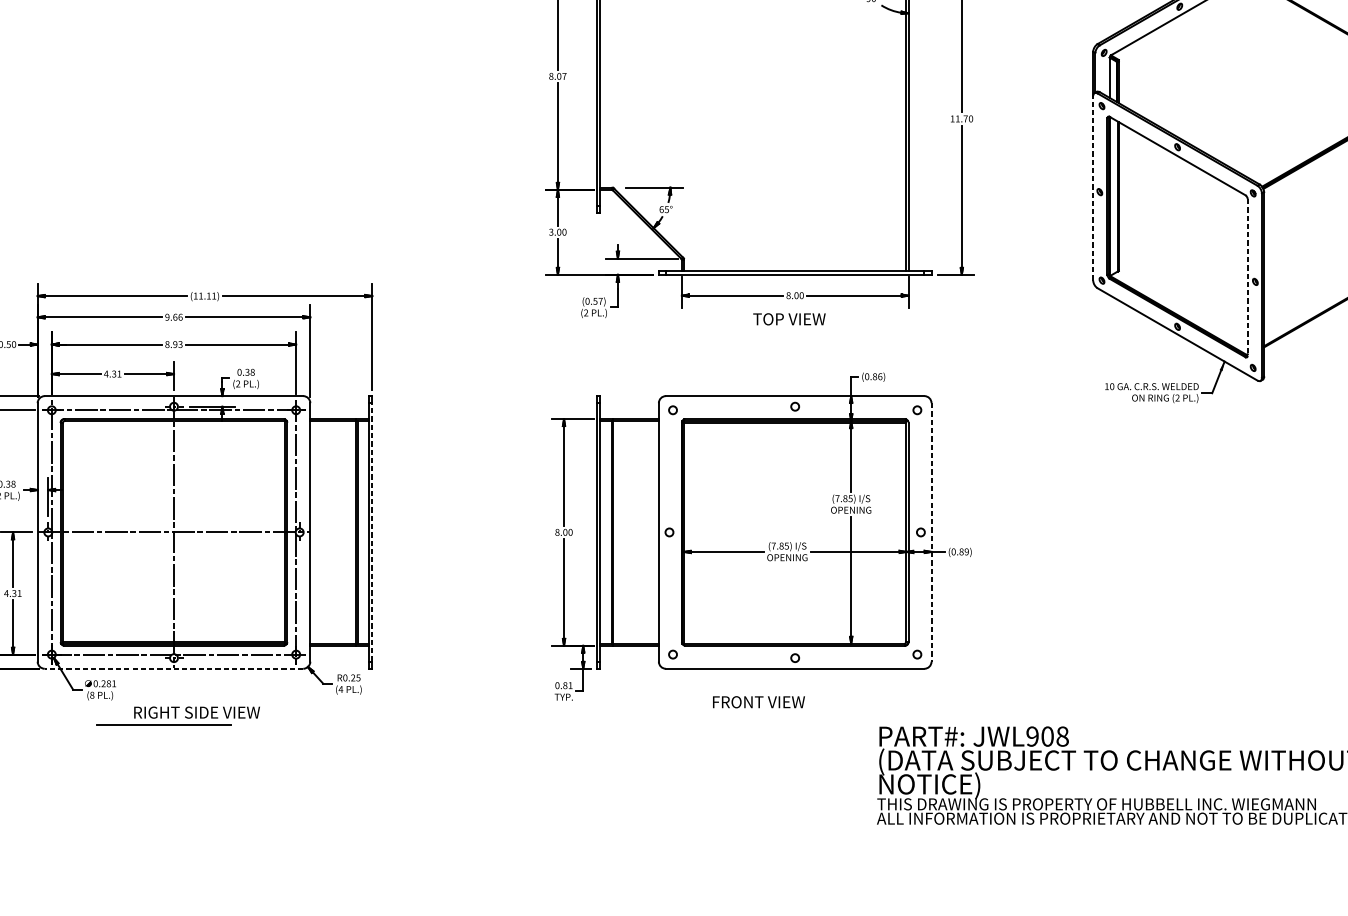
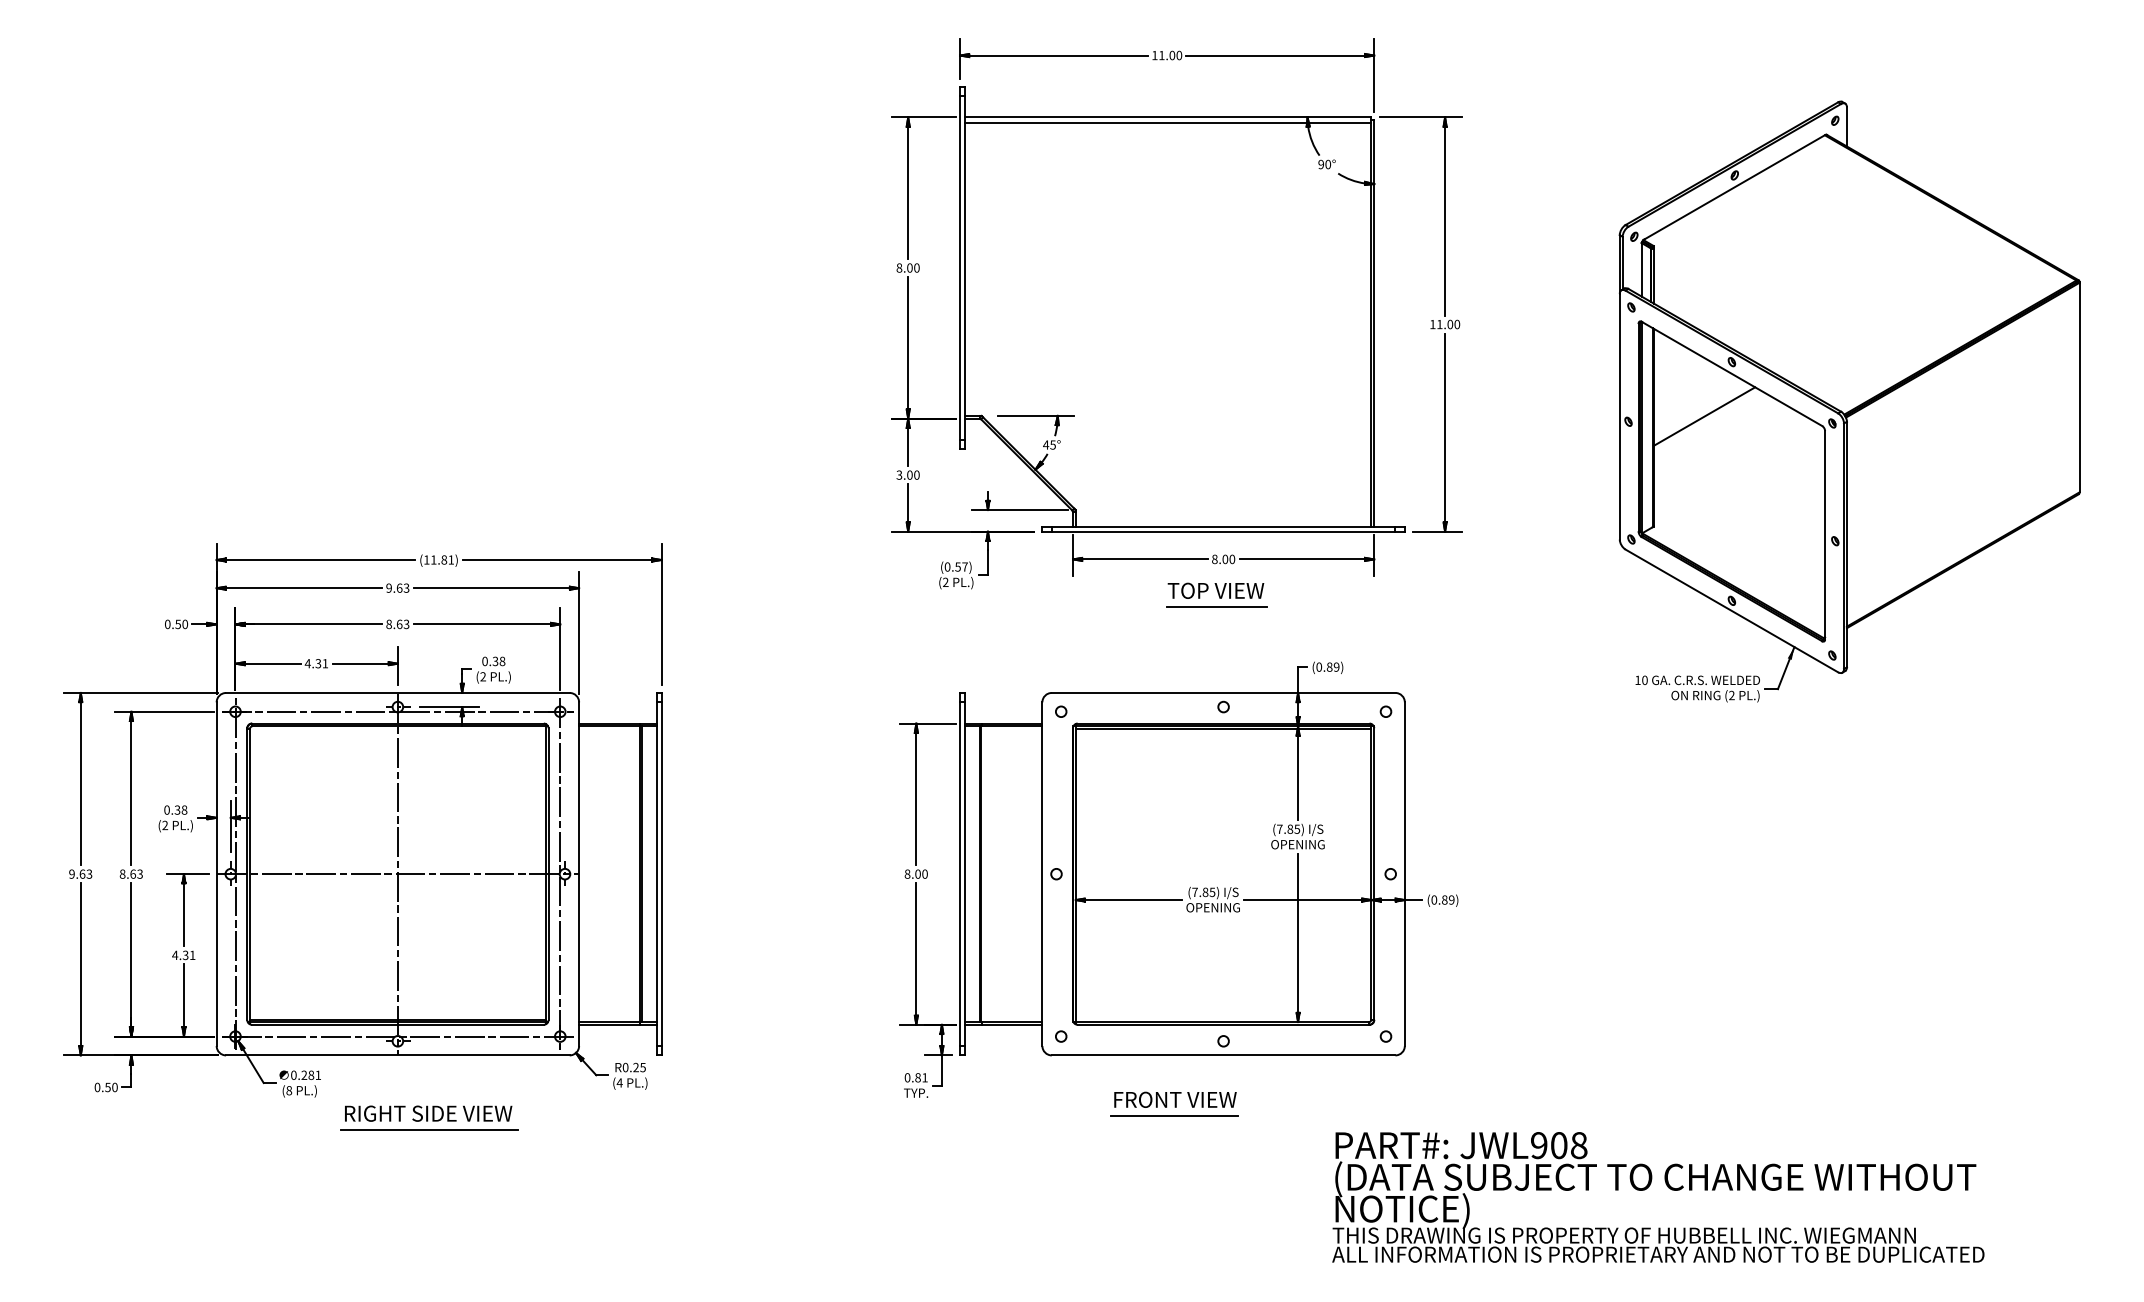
text: (564, 76) -> (916, 267), 8.07 -> 8.00
text: (965, 118) -> (1450, 324), 11.70 -> 11.00
line: (1093, 188) -> (1619, 416), dashed -> solid
line: (1156, 188) -> (1704, 416), added
text: (661, 209) -> (1046, 444), 65° -> 45°
line: (1247, 277) -> (1825, 535), dashed -> solid
text: (209, 295) -> (444, 559), (11.11) -> (11.81)
text: (180, 316) -> (406, 587), 9.66 -> 9.63
line: (789, 331) -> (1216, 606), added
text: (175, 344) -> (399, 624), 8.93 -> 8.63
text: (880, 376) -> (1336, 666), (0.86) -> (0.89)
line: (372, 532) -> (661, 874), dashed -> solid
line: (931, 532) -> (1404, 874), dashed -> solid
line: (173, 668) -> (397, 1055), dashed -> solid
line: (757, 713) -> (1173, 1115), added
line: (163, 724) -> (429, 1129), moved

